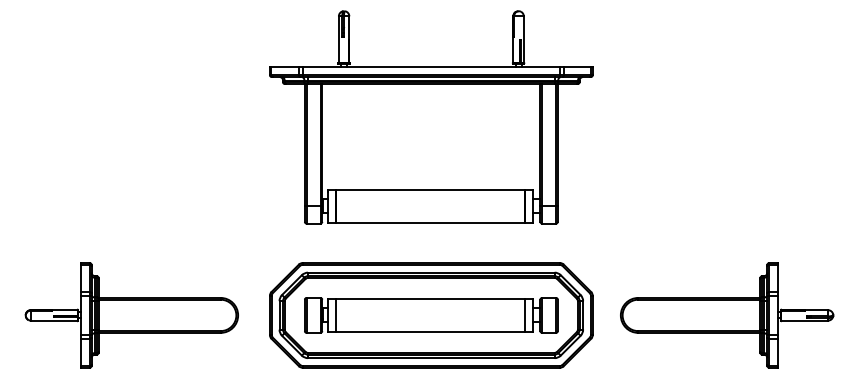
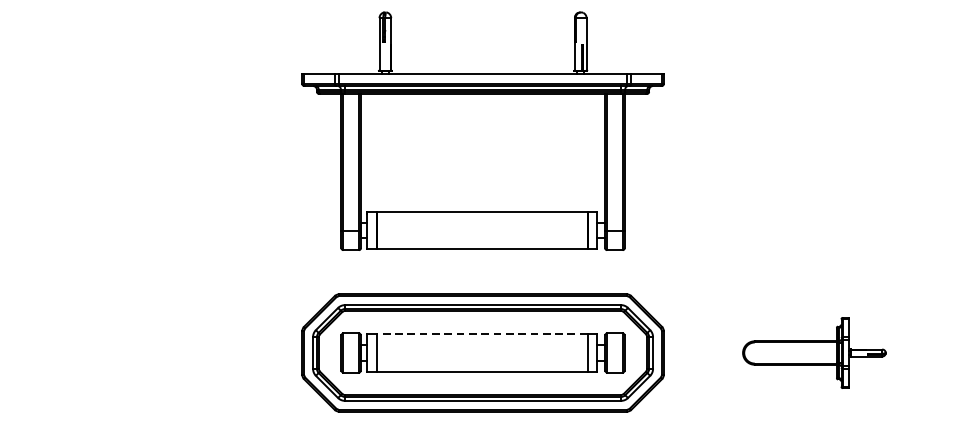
line: (429, 298) -> (481, 334), solid -> dashed
part: (131, 315) -> (147, 353), removed
part: (727, 315) -> (814, 353), size x0.6

